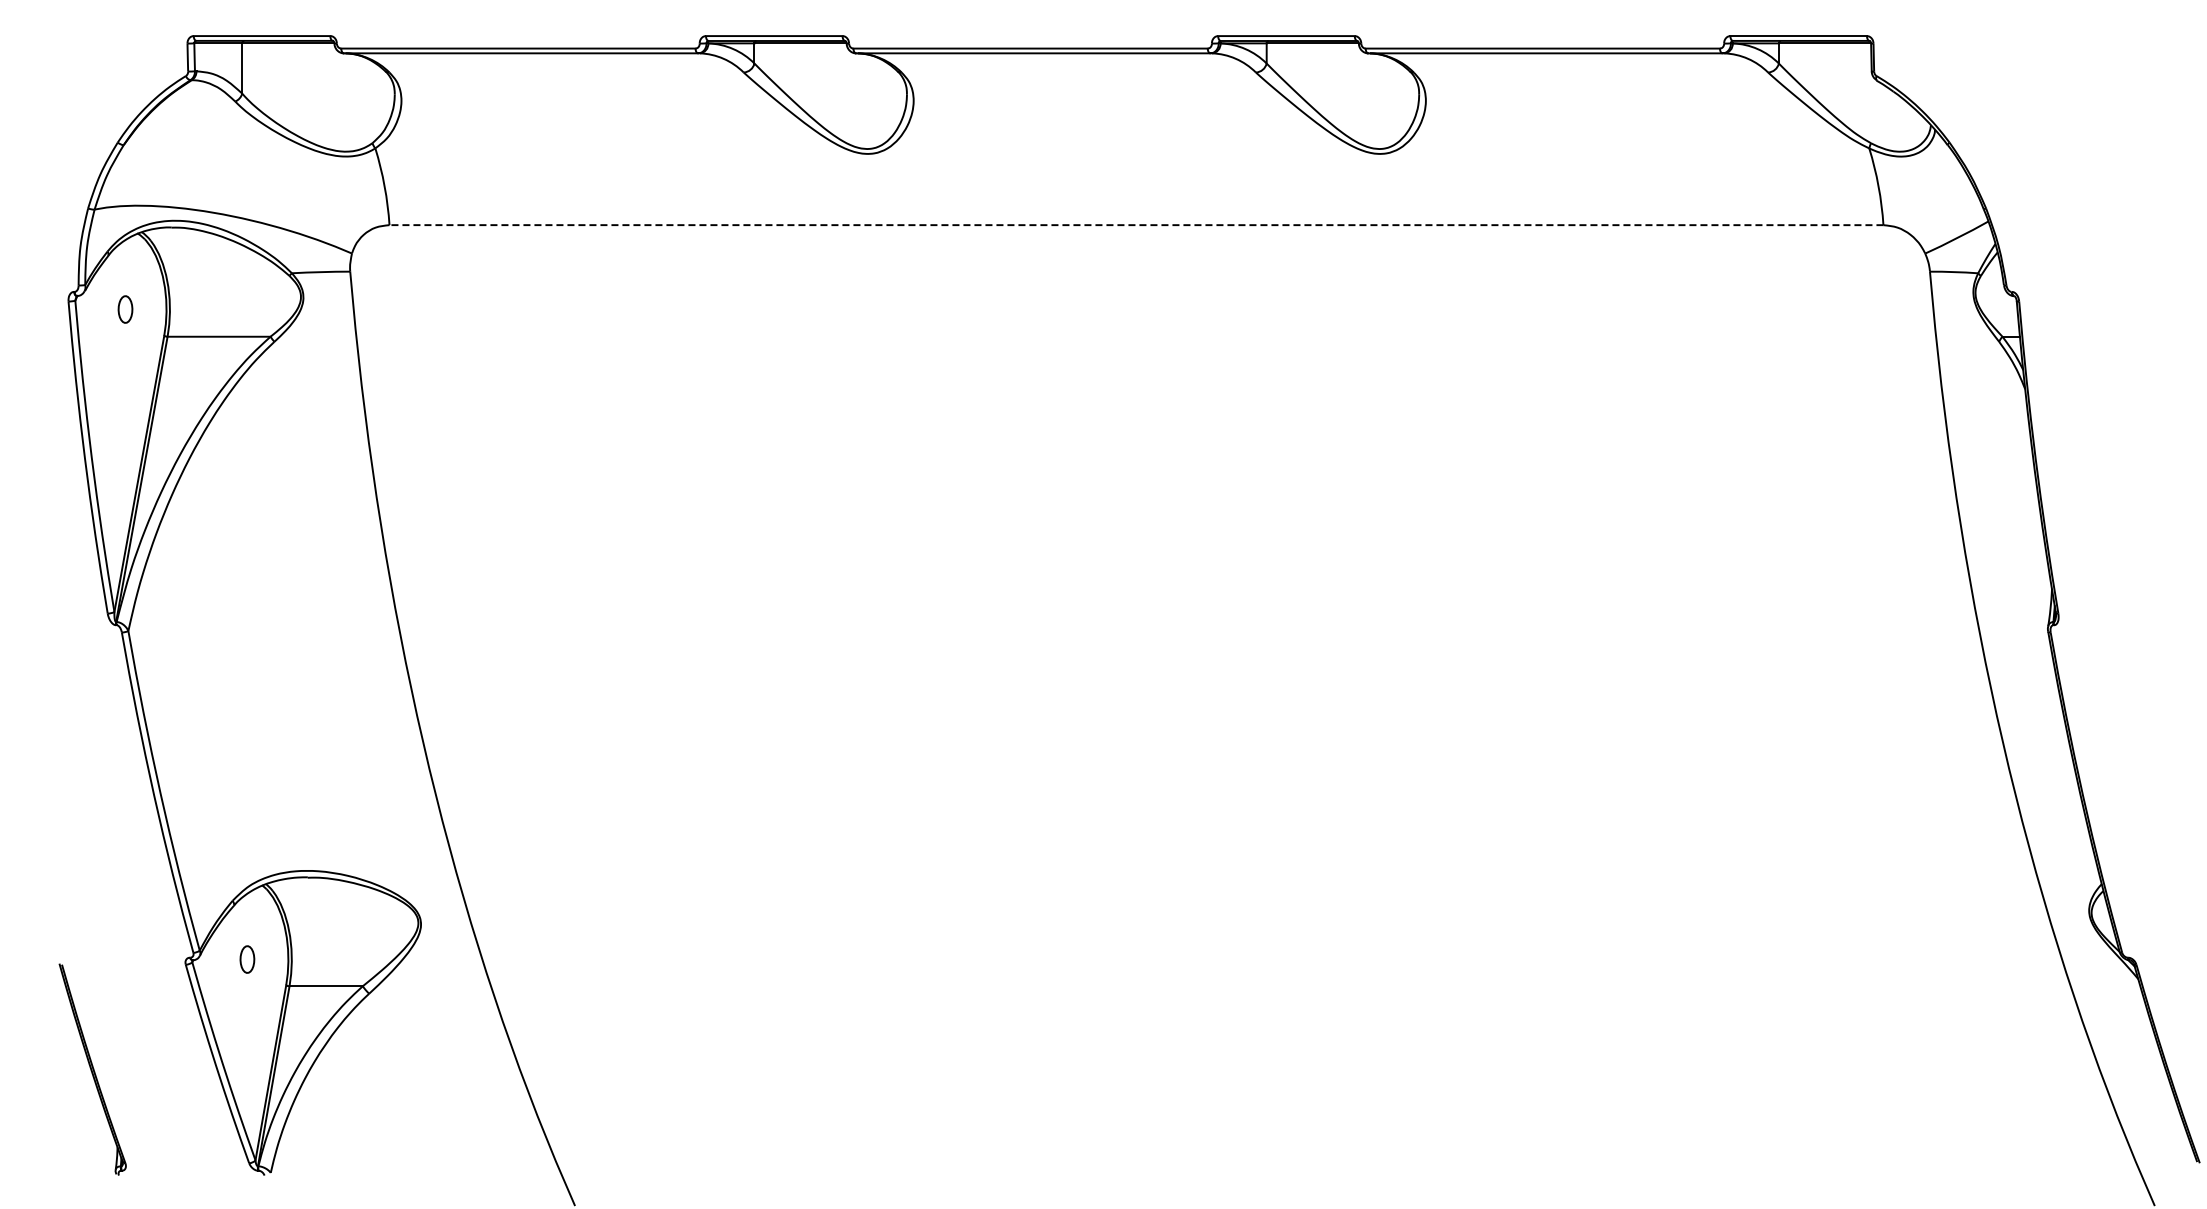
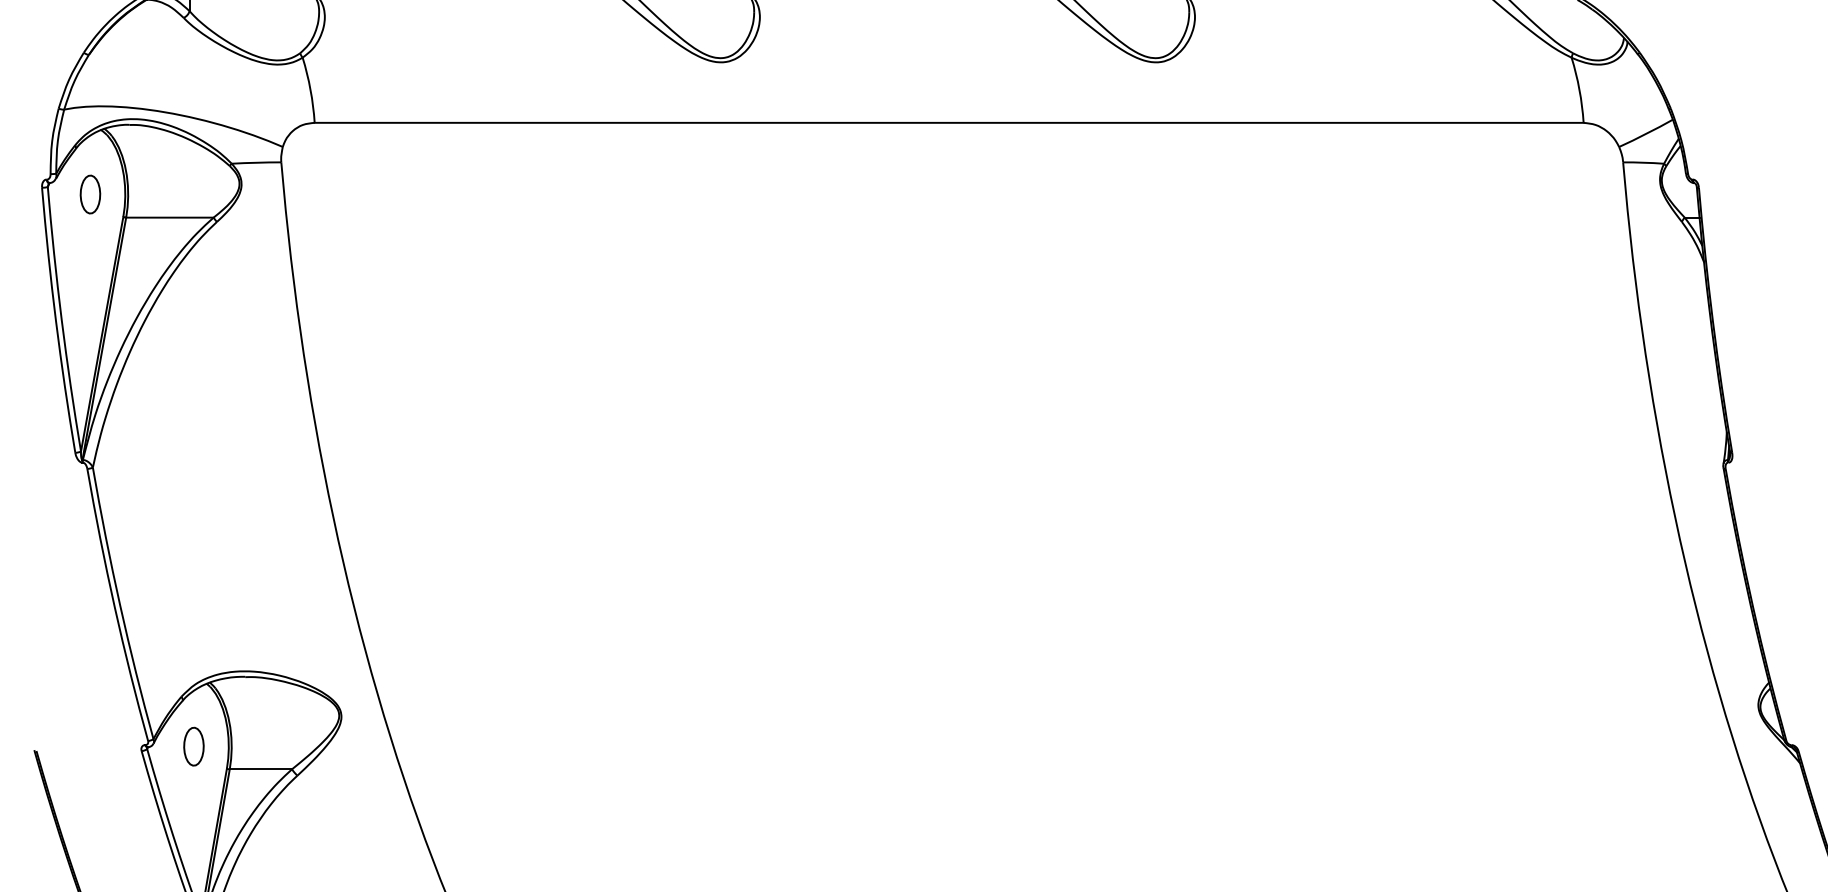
line: (1136, 225) -> (949, 123), dashed -> solid
part: (125, 309) -> (90, 194), size x1.67
part: (247, 959) -> (194, 746), size x1.67

